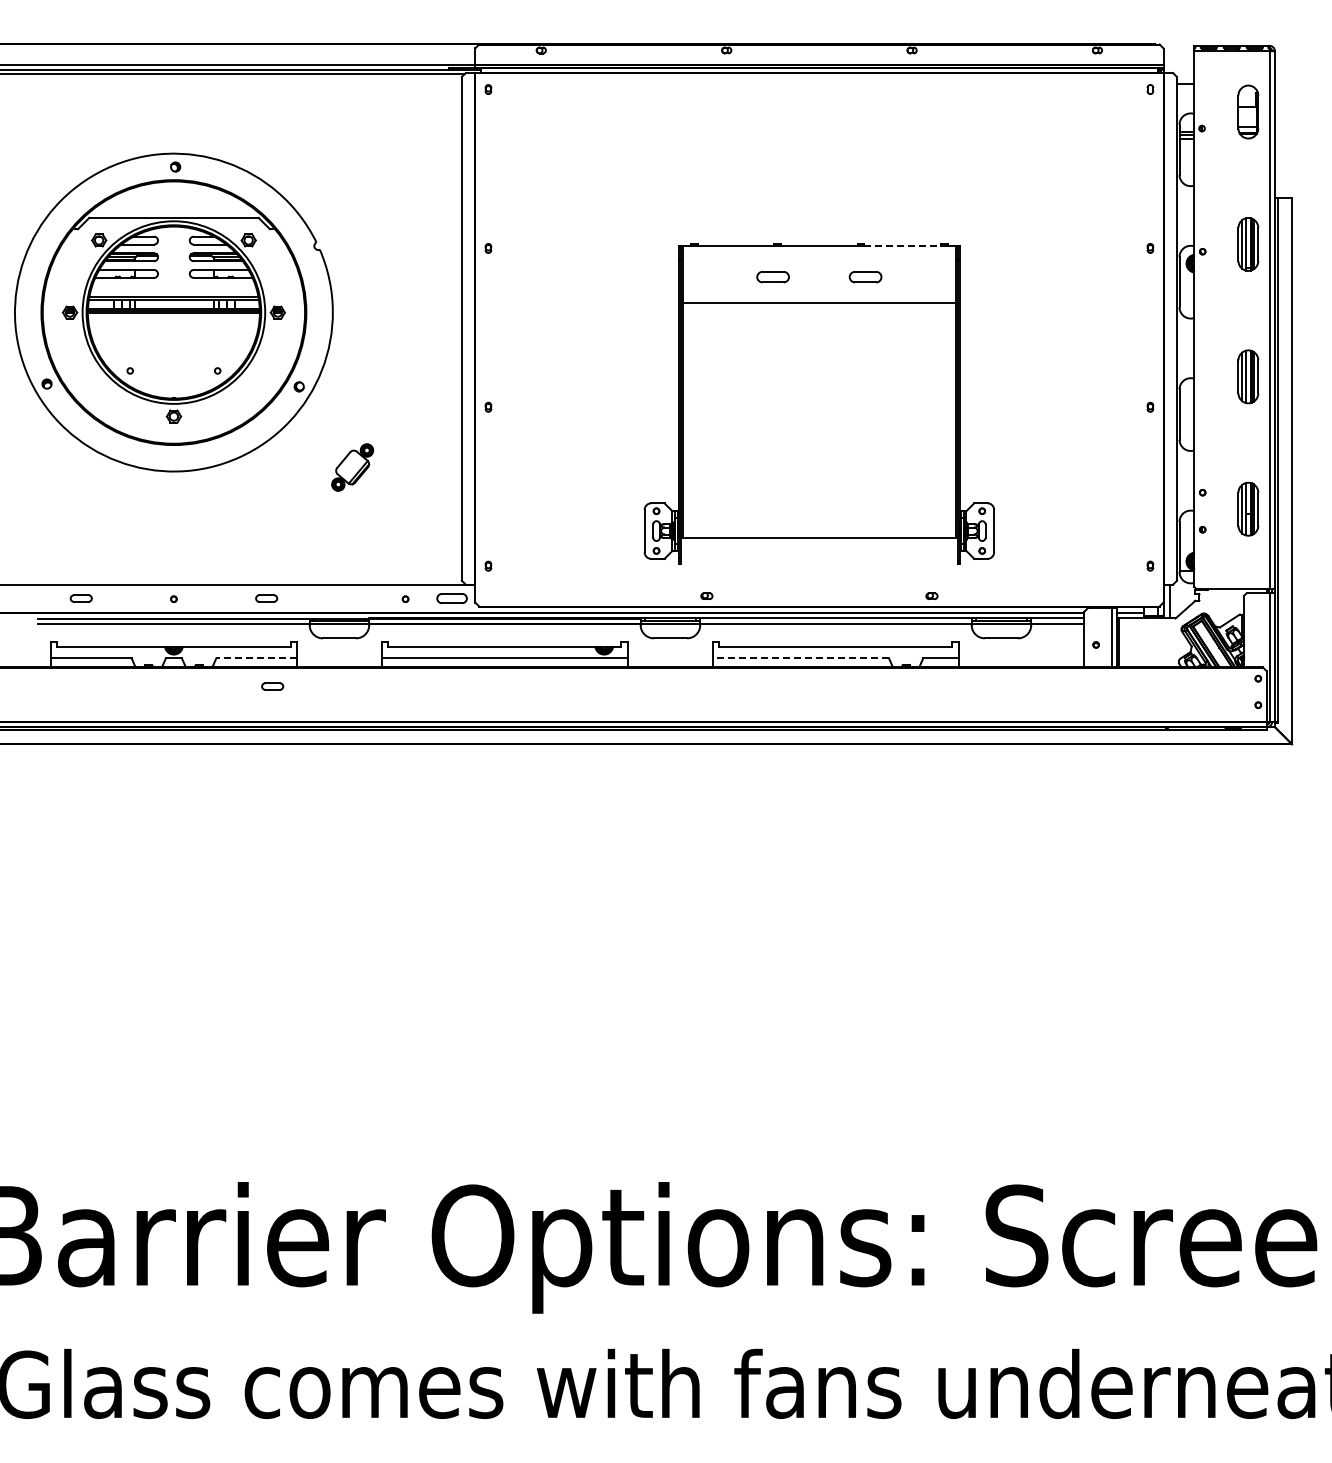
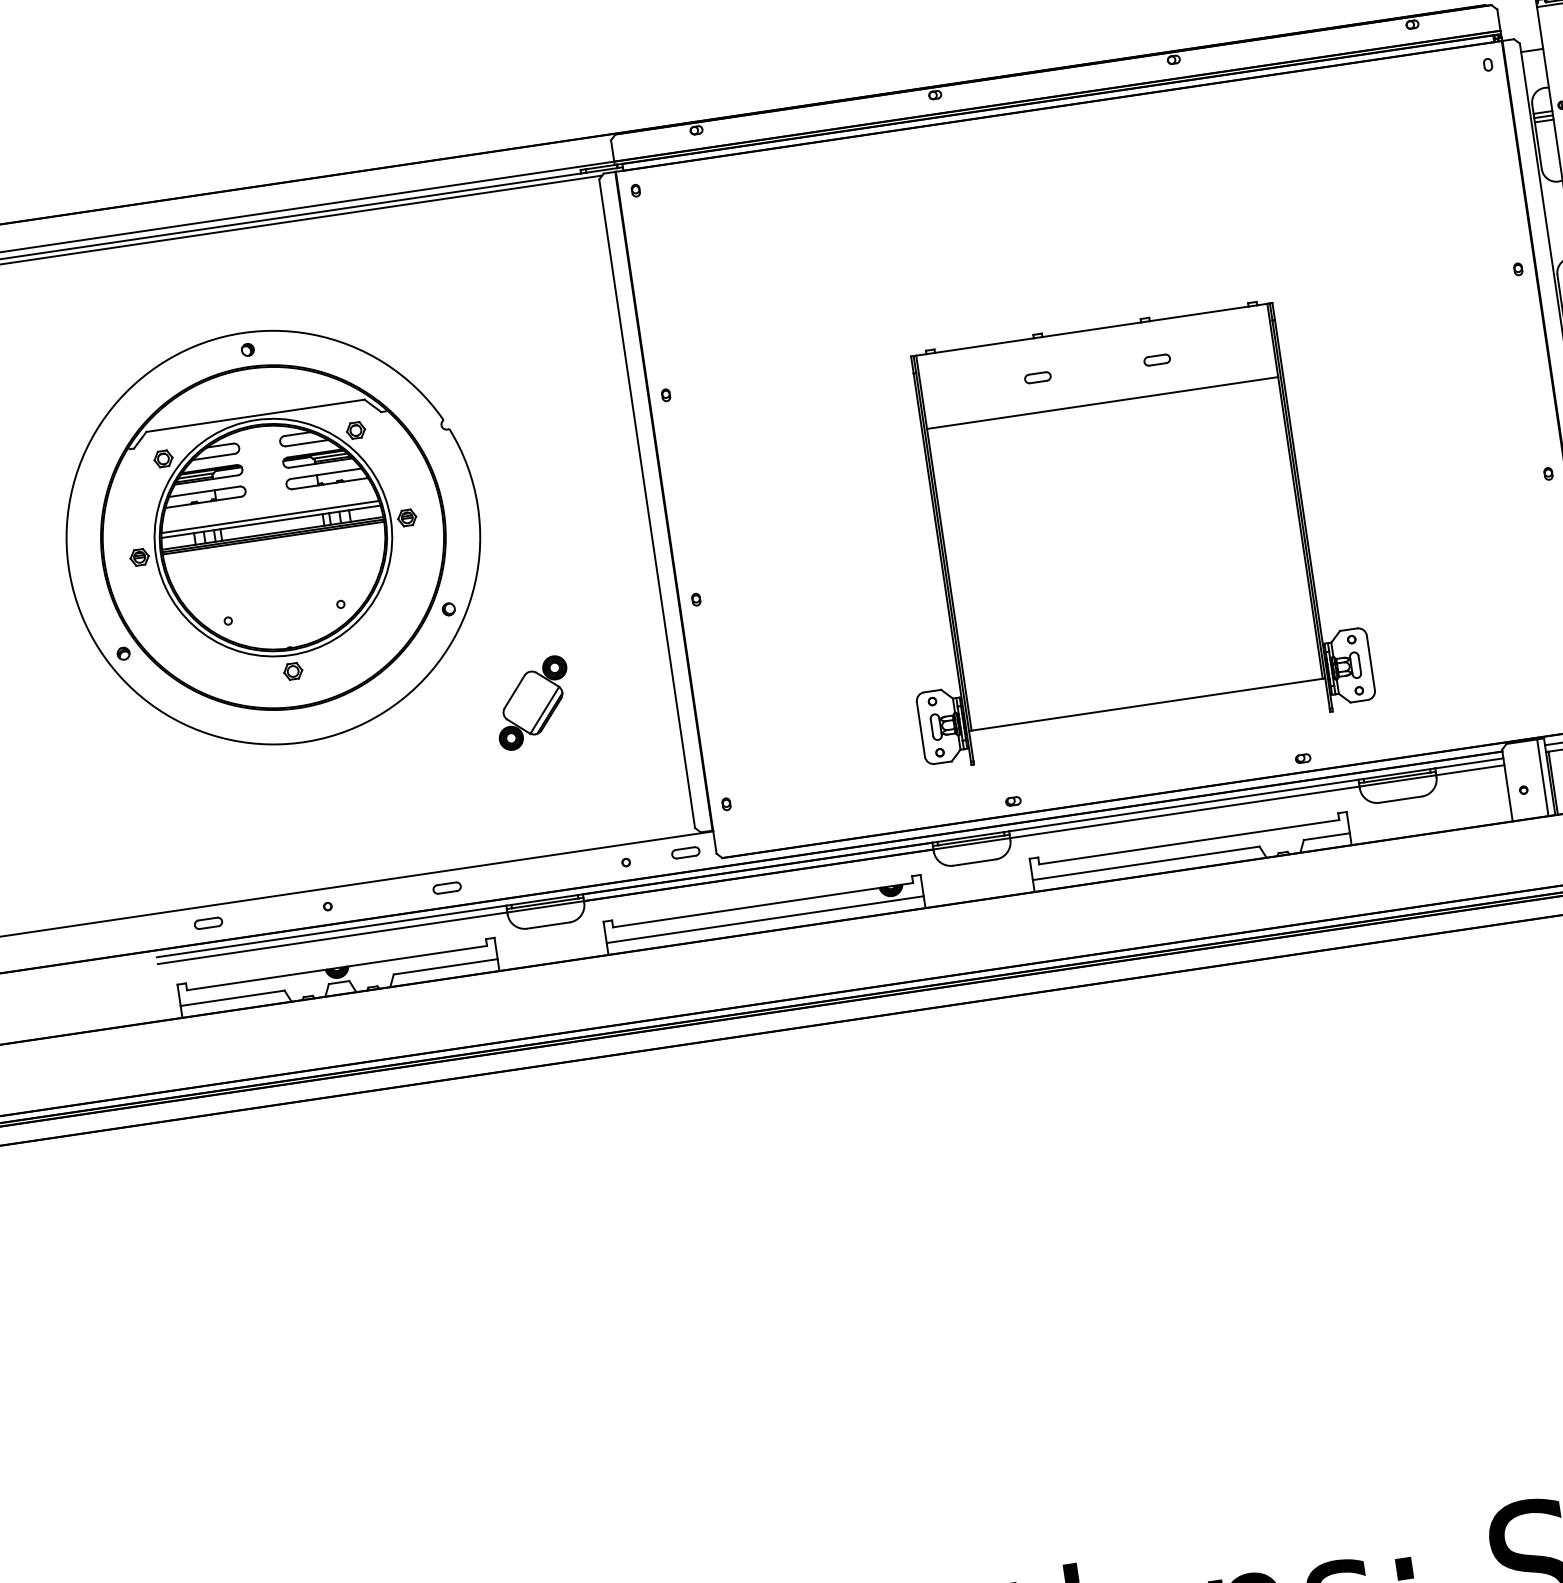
line: (903, 246) -> (1200, 313), dashed -> solid
part: (772, 276) -> (1037, 377), size x0.62
part: (865, 276) -> (1156, 359), size x0.62
part: (352, 467) -> (532, 703), size x1.43
part: (451, 598) -> (685, 852), size x0.71
line: (256, 658) -> (445, 967), dashed -> solid
line: (800, 658) -> (1145, 863), dashed -> solid
part: (272, 686) -> (471, 1000), removed

